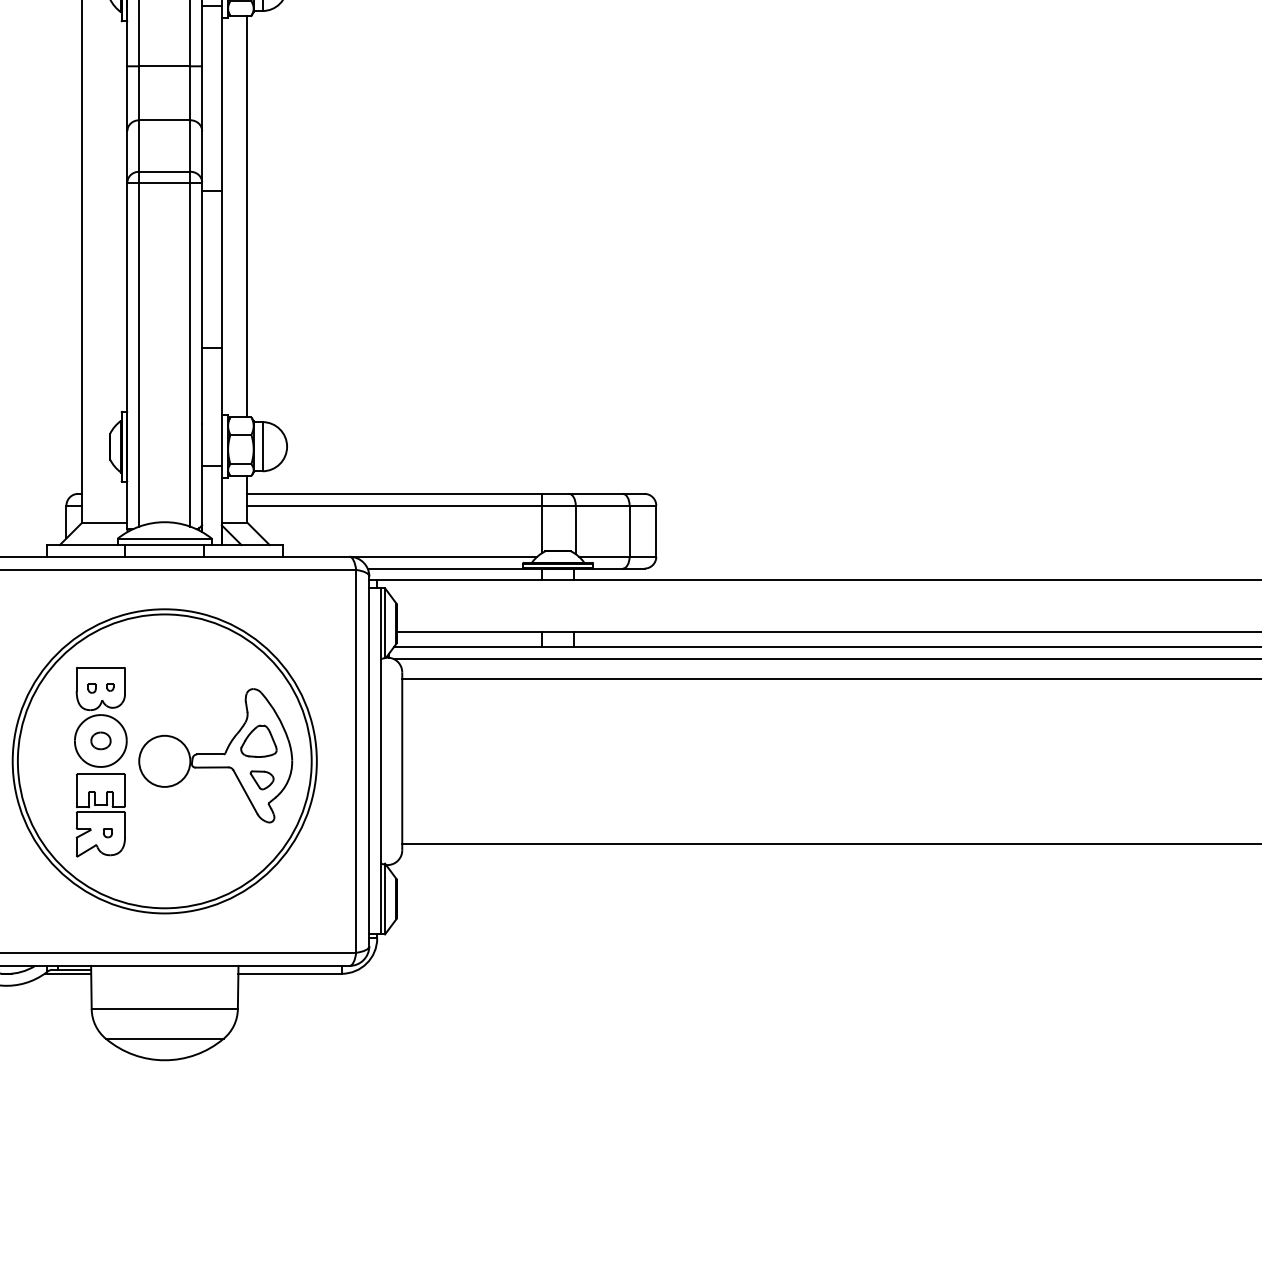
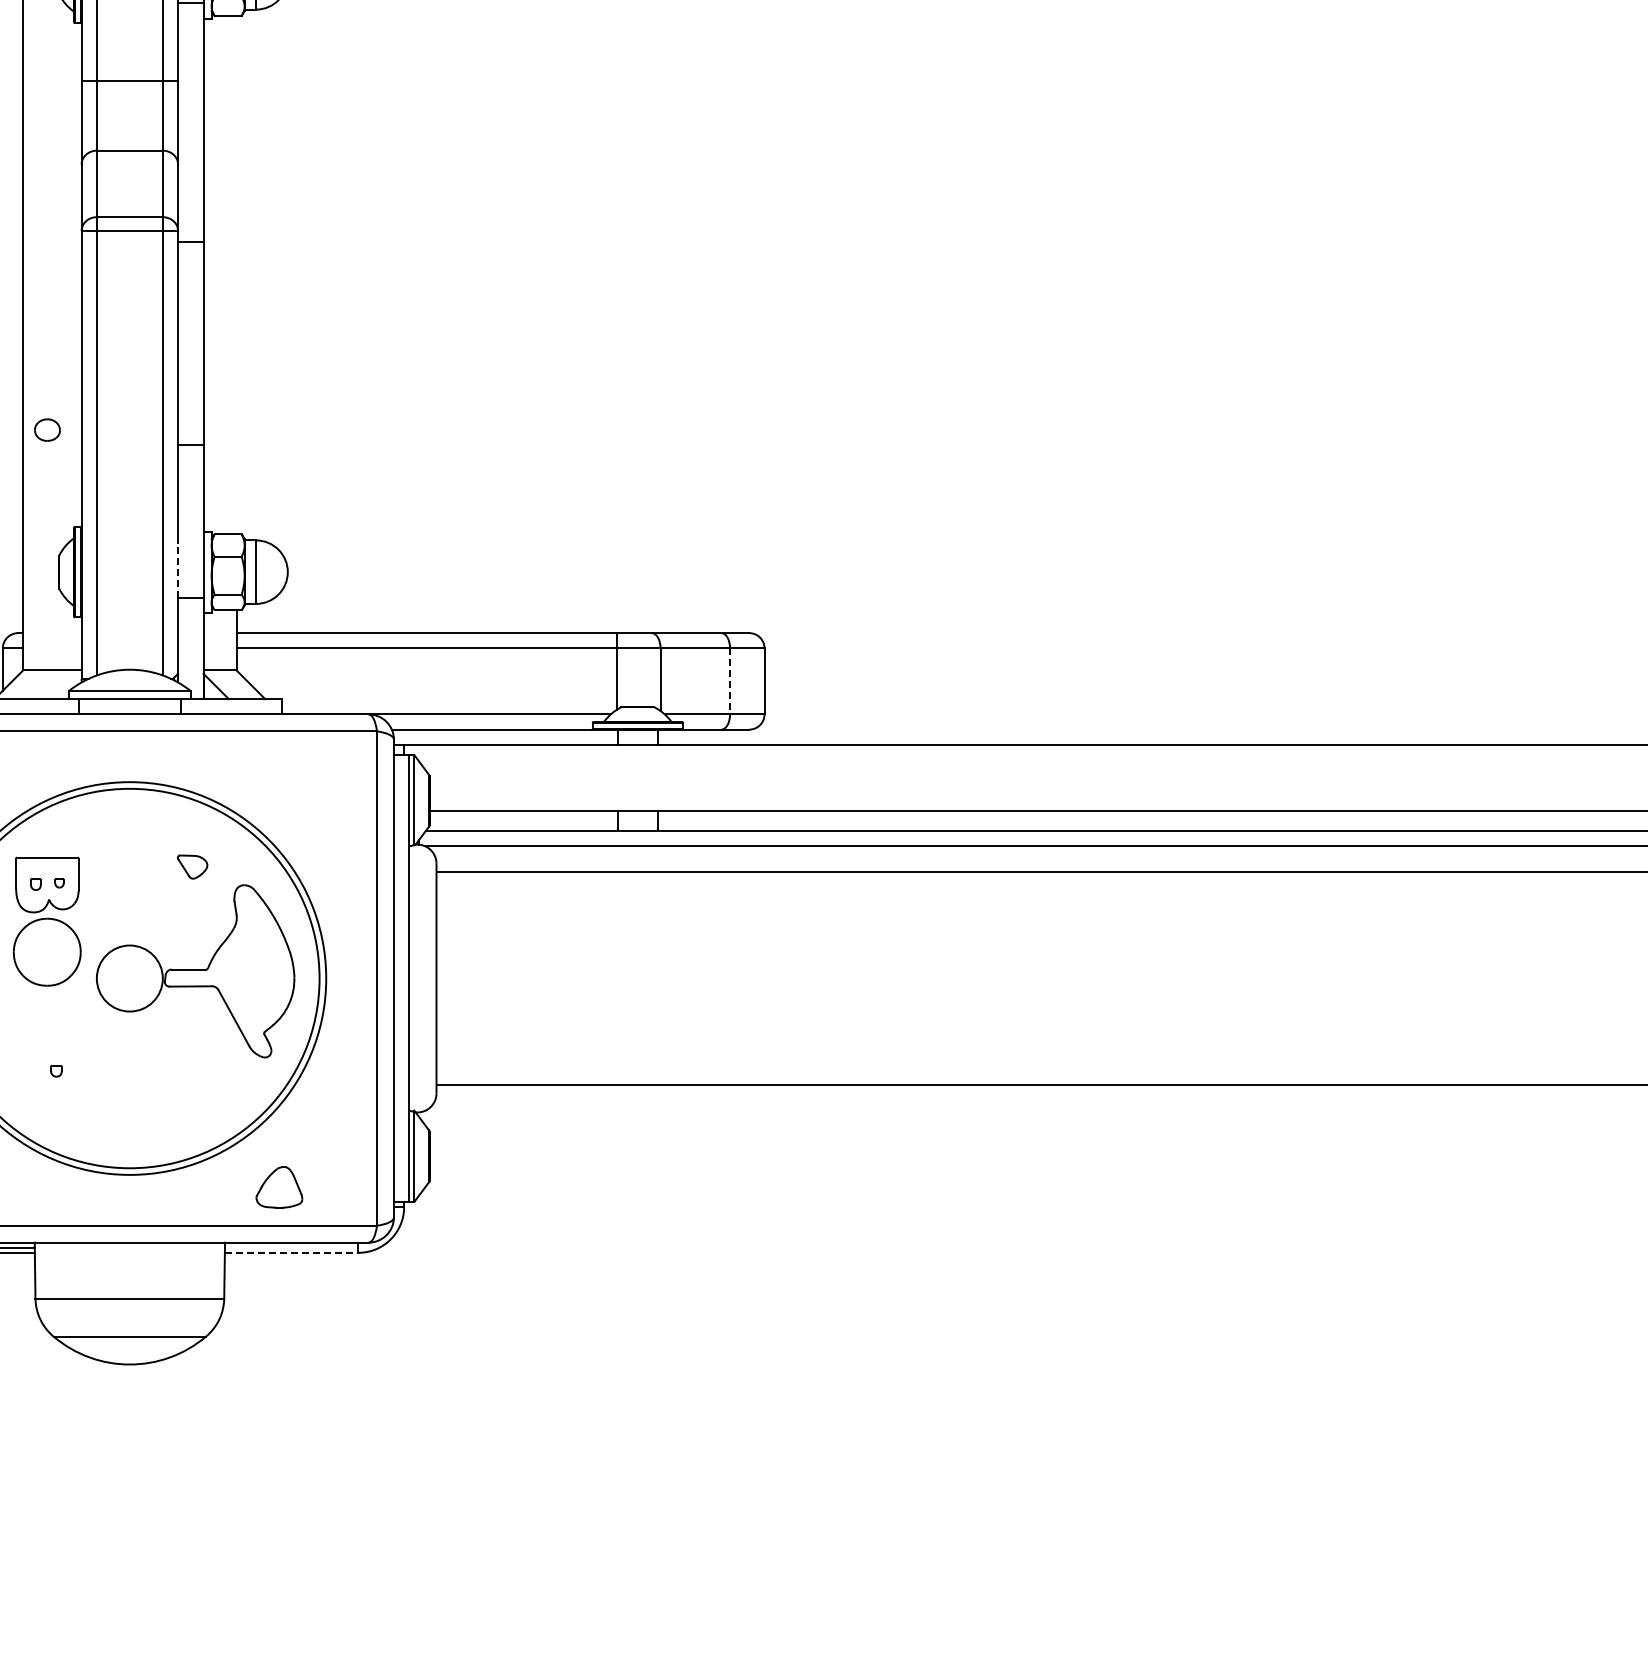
line: (247, 216) -> (236, 274), removed
line: (202, 444) -> (178, 569), solid -> dashed
line: (629, 531) -> (730, 681), solid -> dashed
part: (101, 740) -> (47, 429), moved
part: (258, 741) -> (279, 1187), moved
part: (262, 779) -> (192, 866), moved
part: (101, 815) -> (47, 1048), removed
line: (289, 973) -> (291, 1252), solid -> dashed

